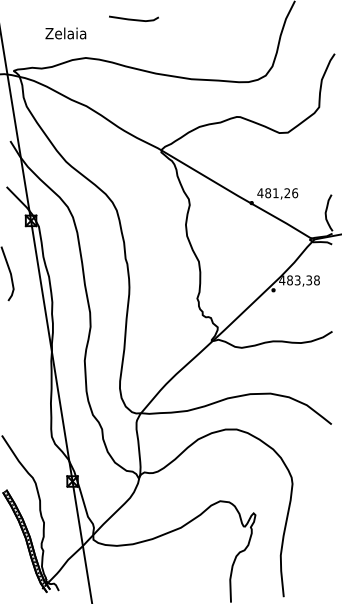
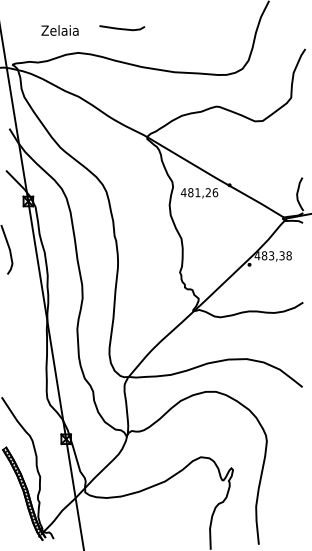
line: (133, 19) -> (121, 28), moved
text: (277, 193) -> (199, 192), moved

